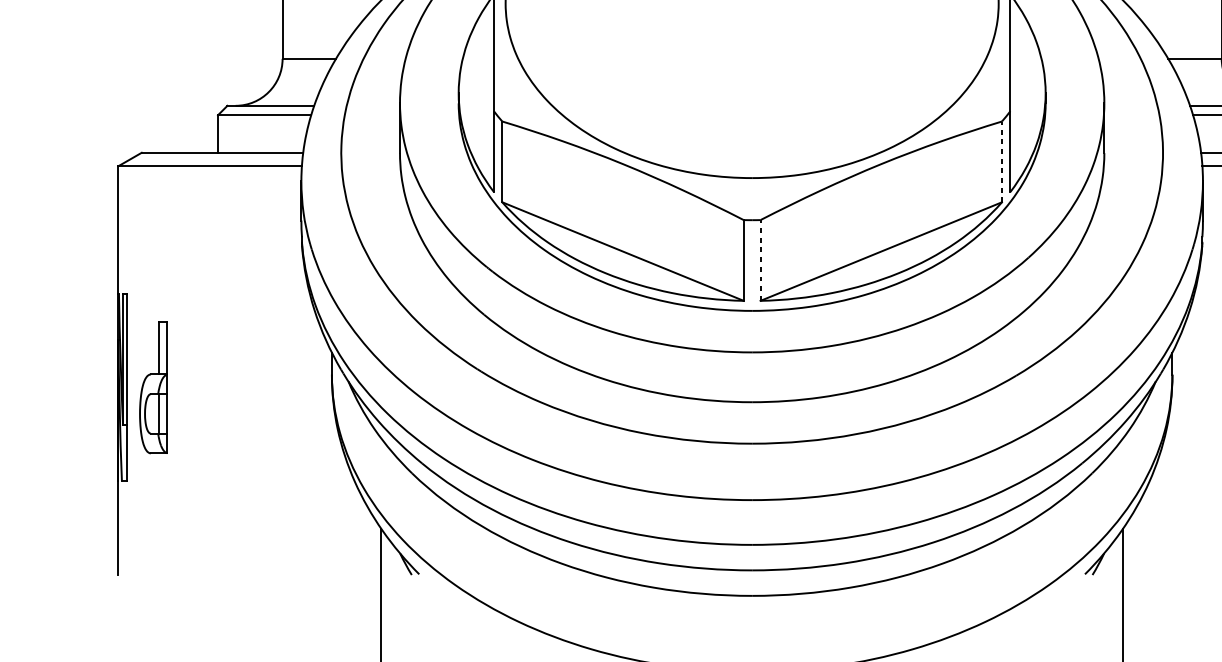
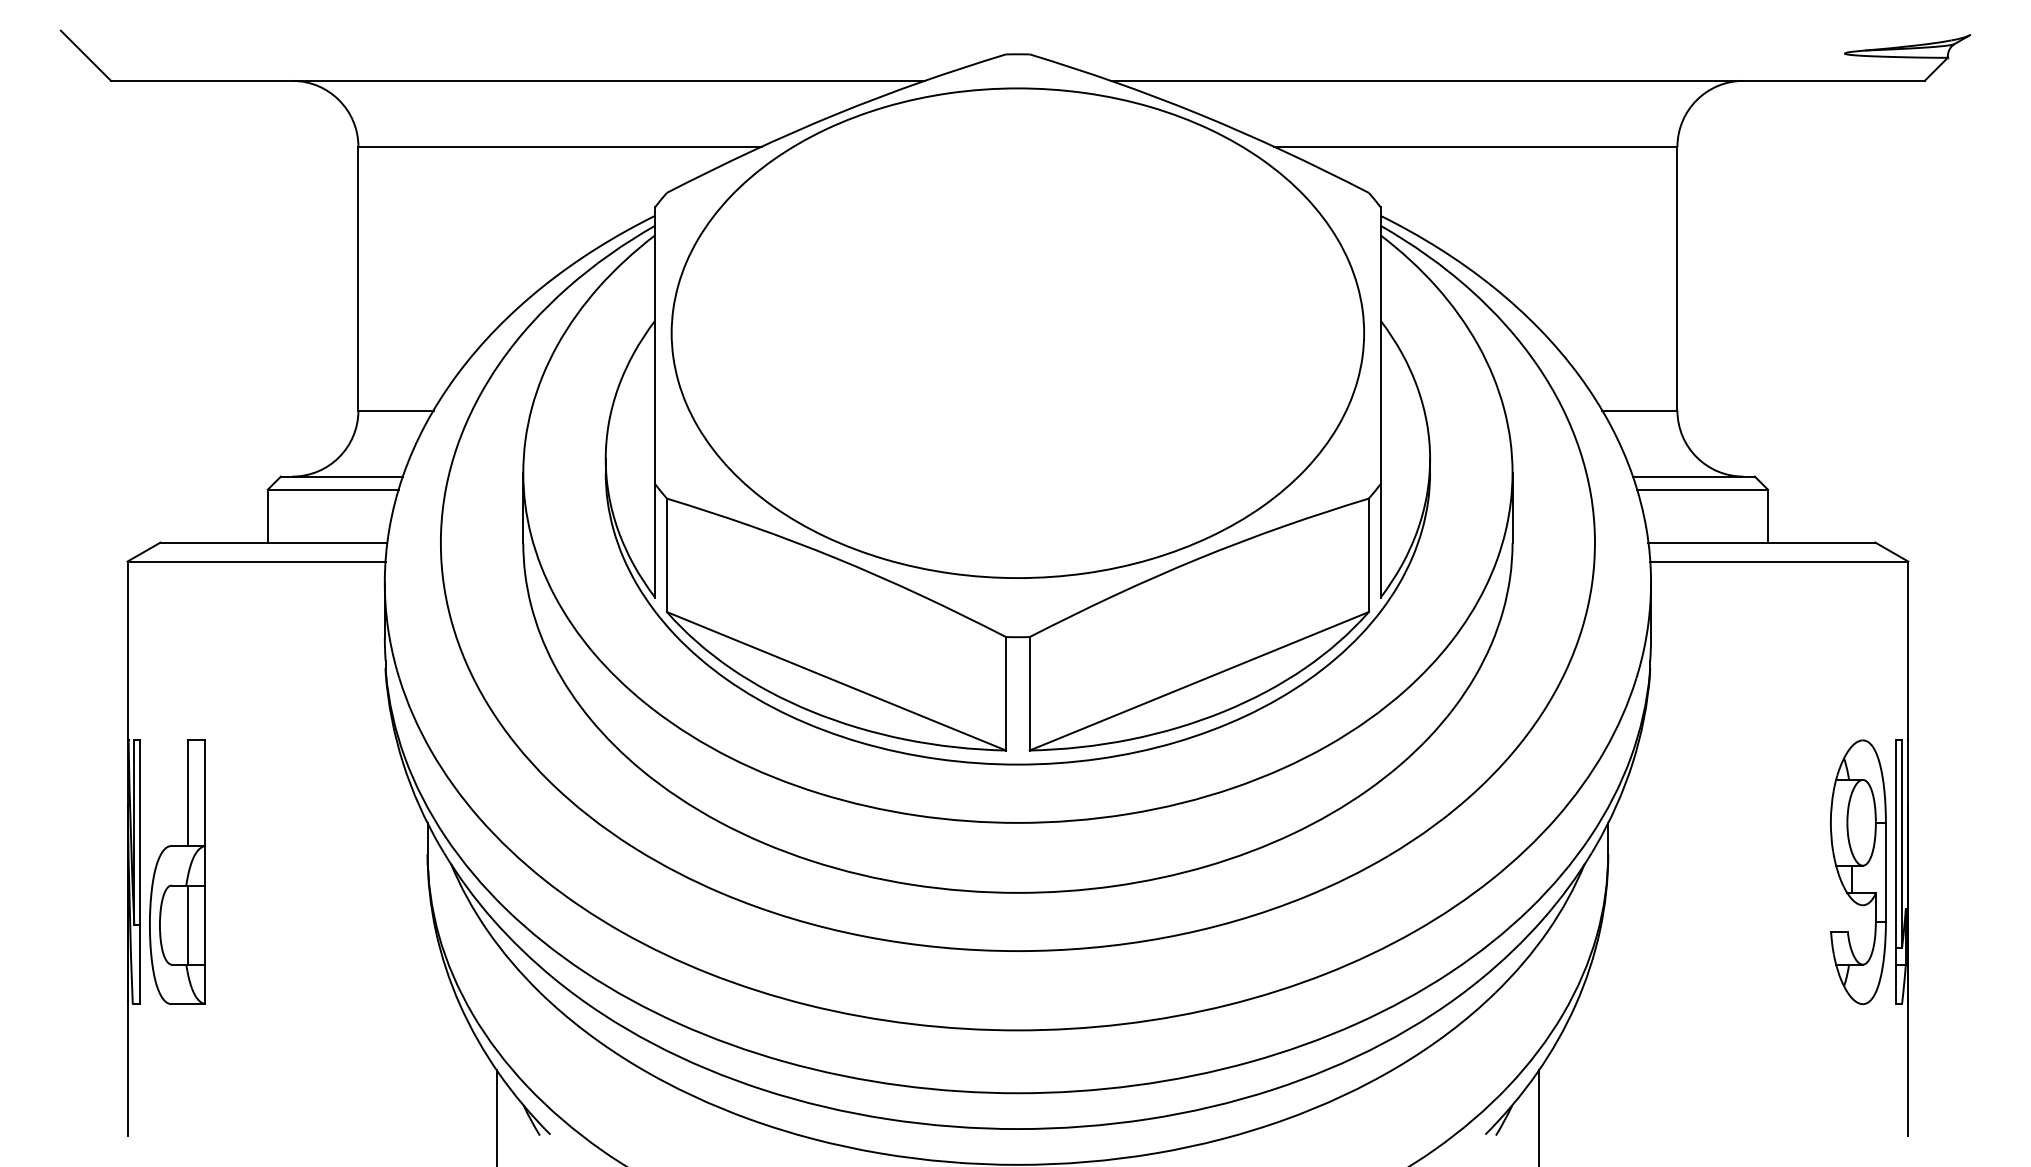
line: (1001, 162) -> (1368, 555), dashed -> solid
line: (760, 260) -> (1029, 693), dashed -> solid
part: (153, 387) -> (177, 872), size x1.43

